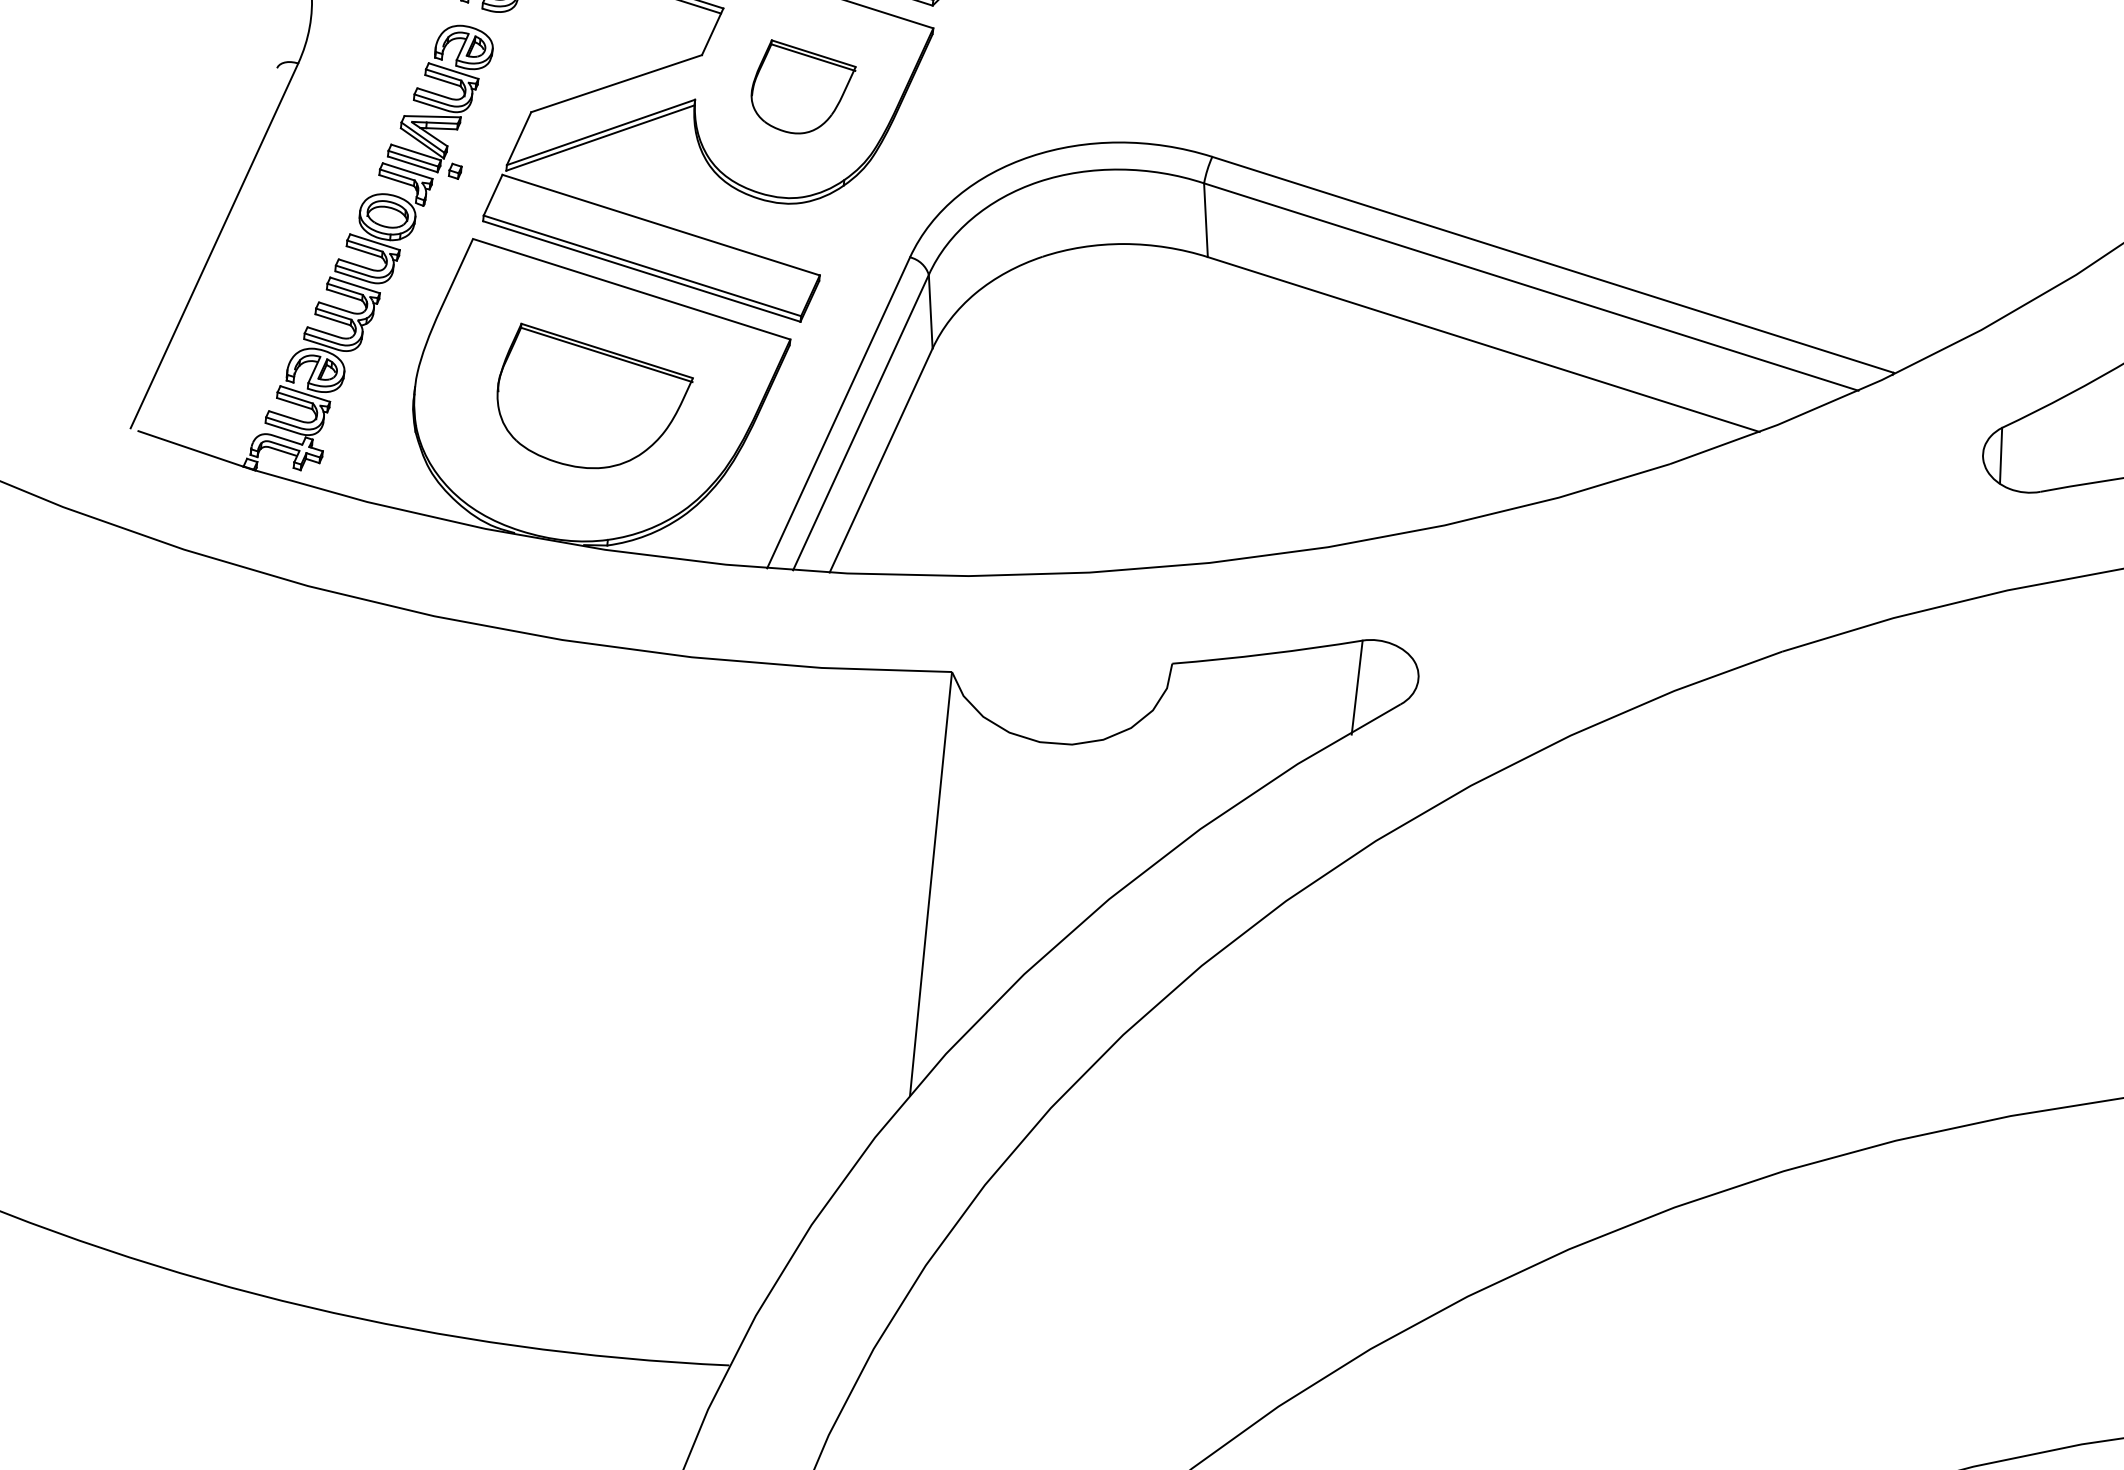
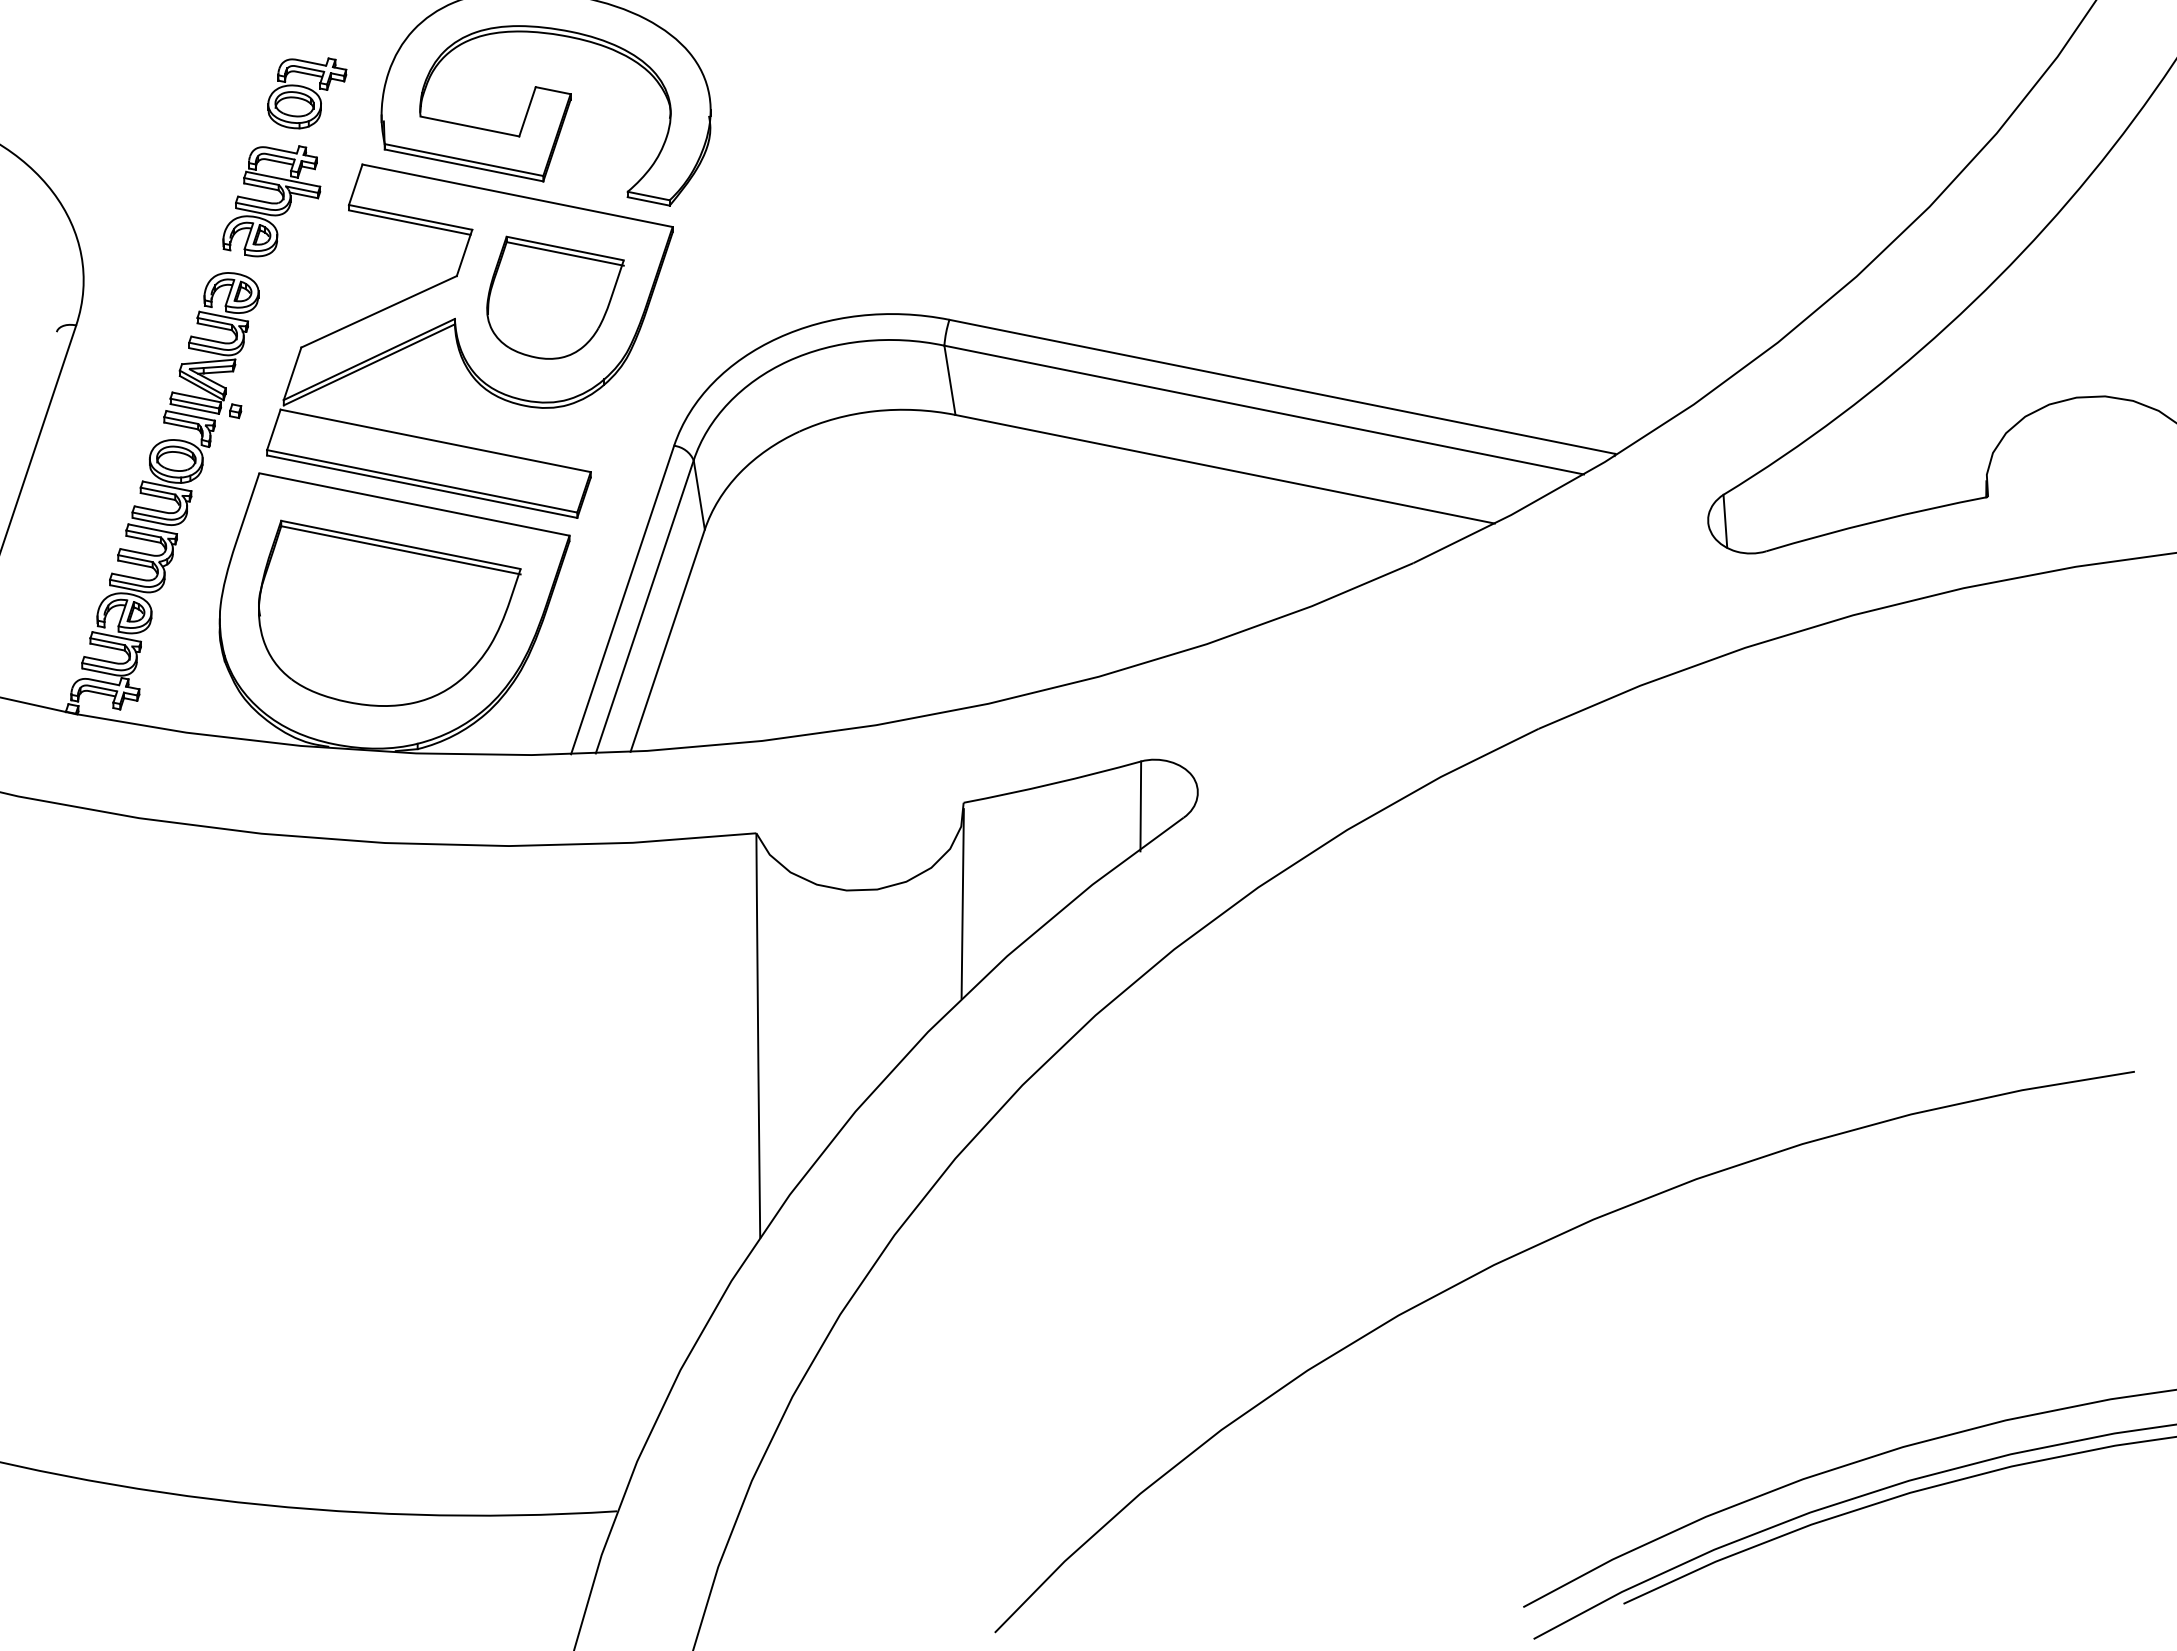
part: (802, 88) -> (555, 297), size x1.43
part: (593, 399) -> (389, 612), size x1.43
line: (1159, 768) -> (962, 903), added

